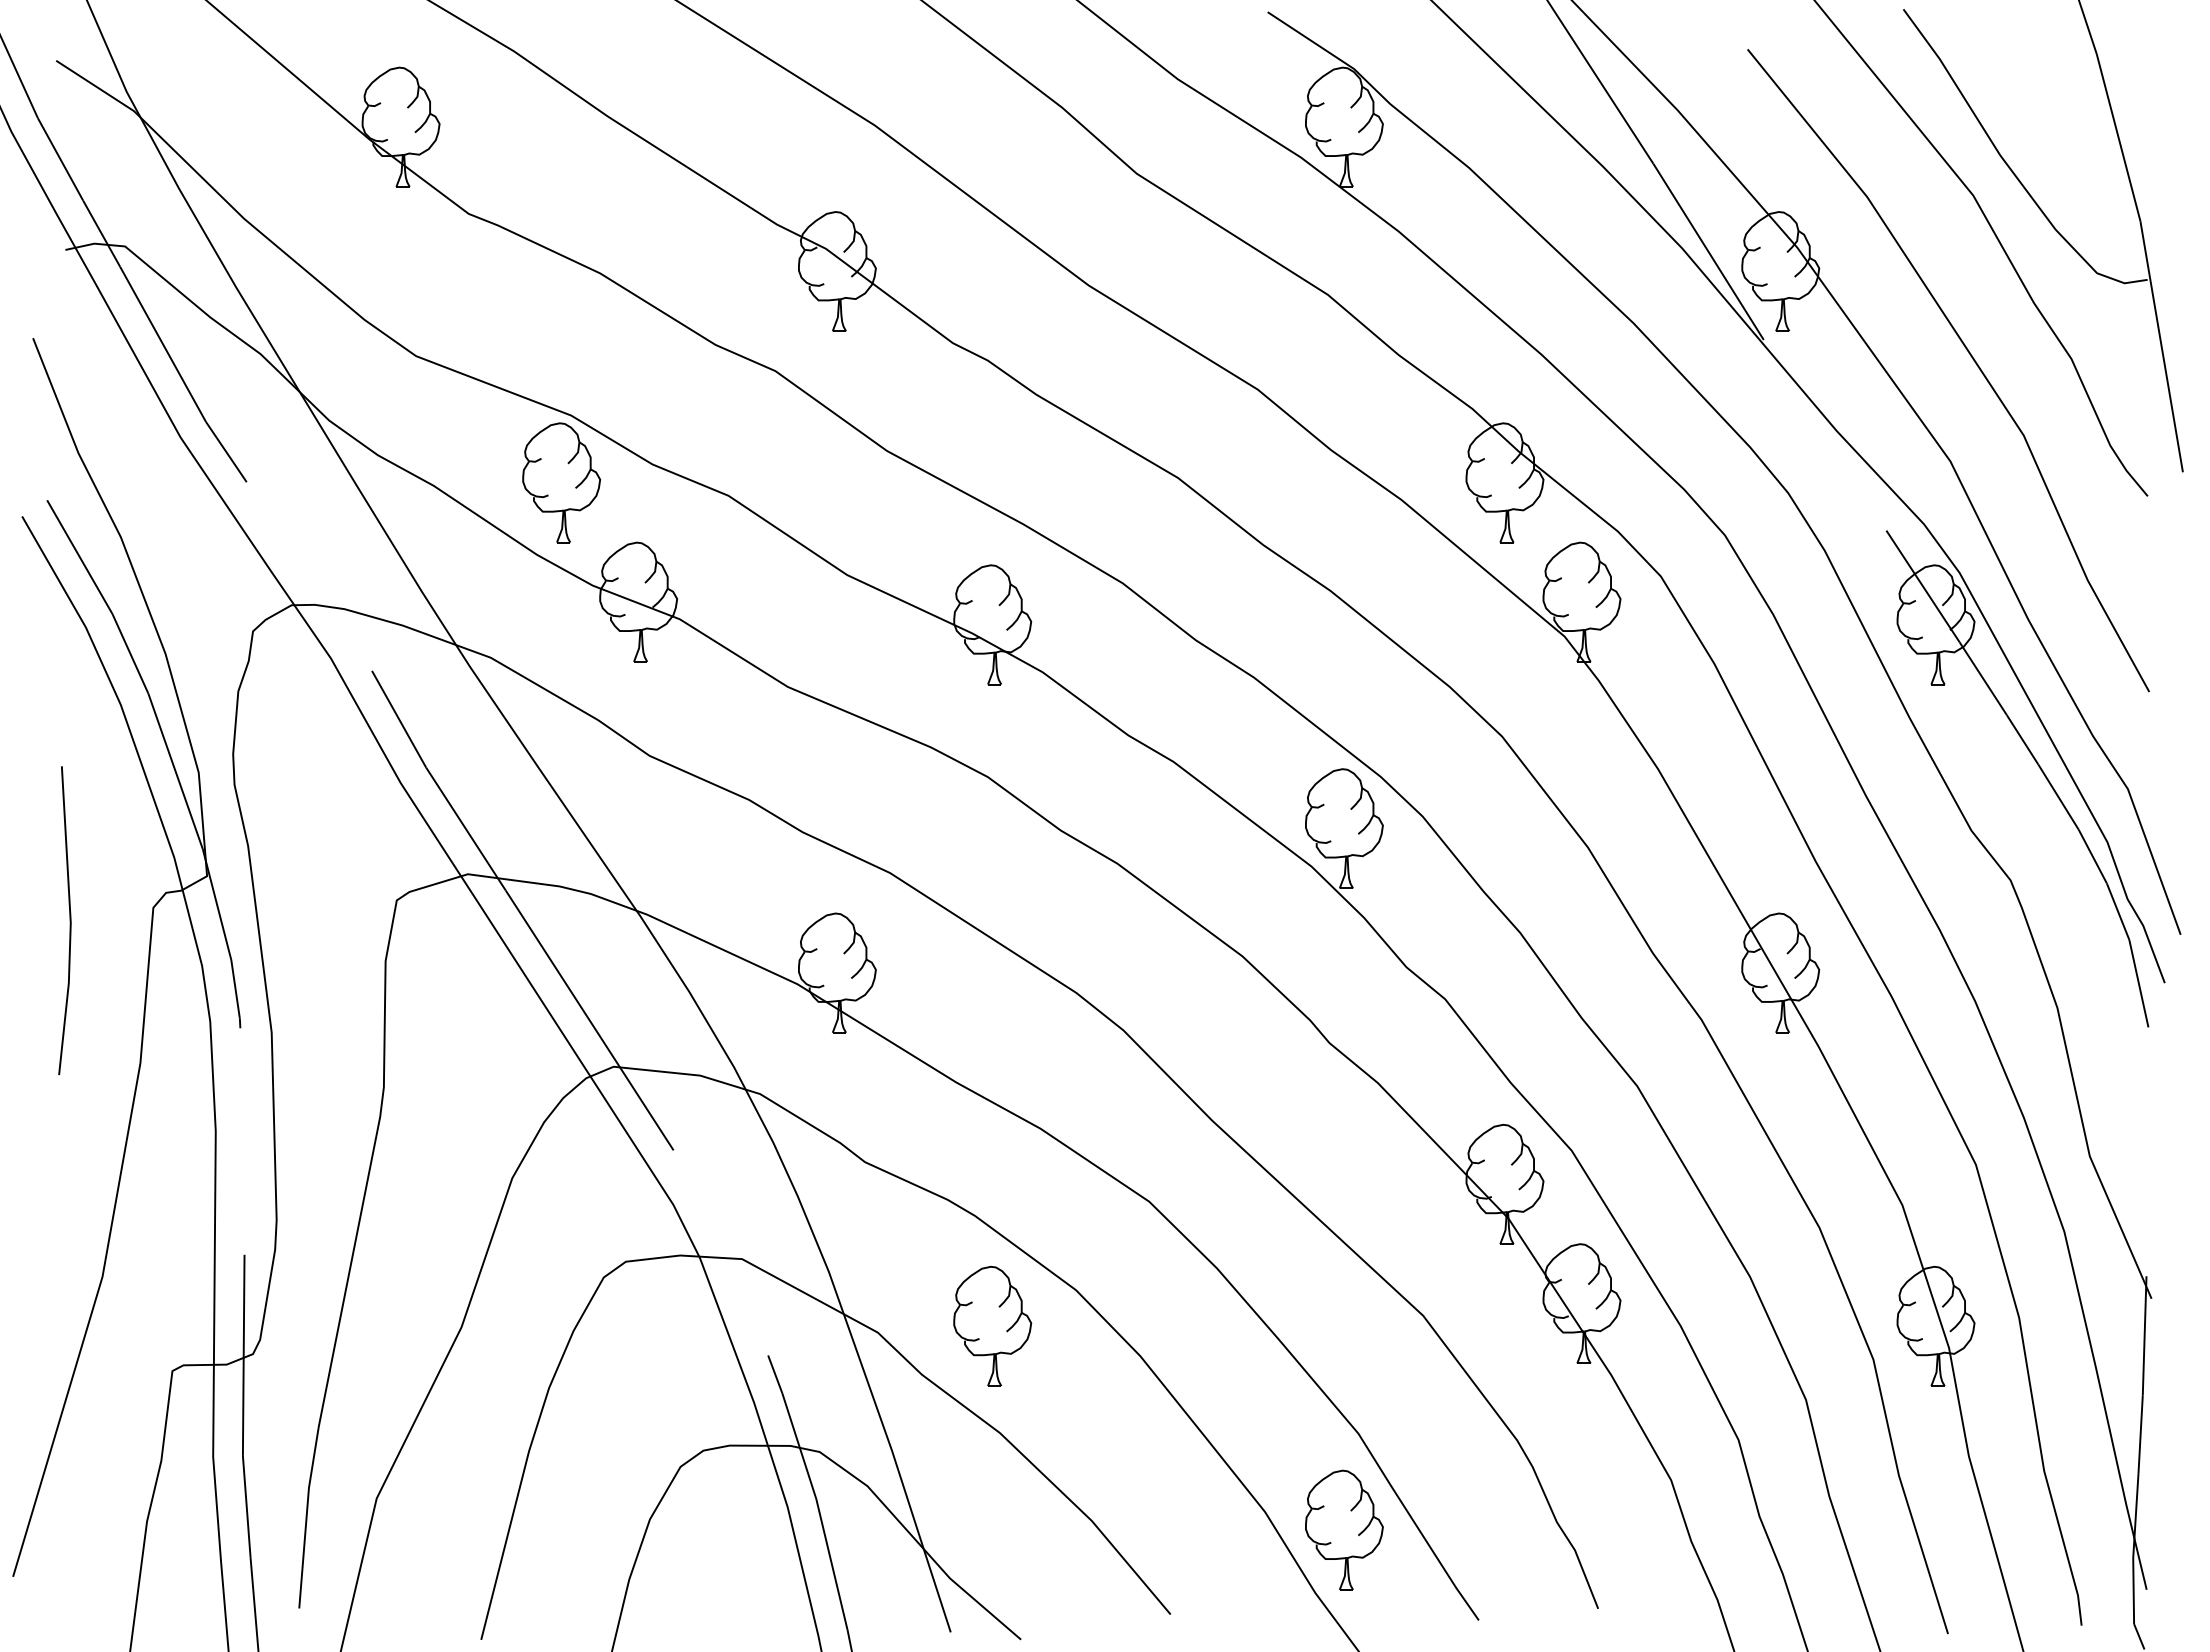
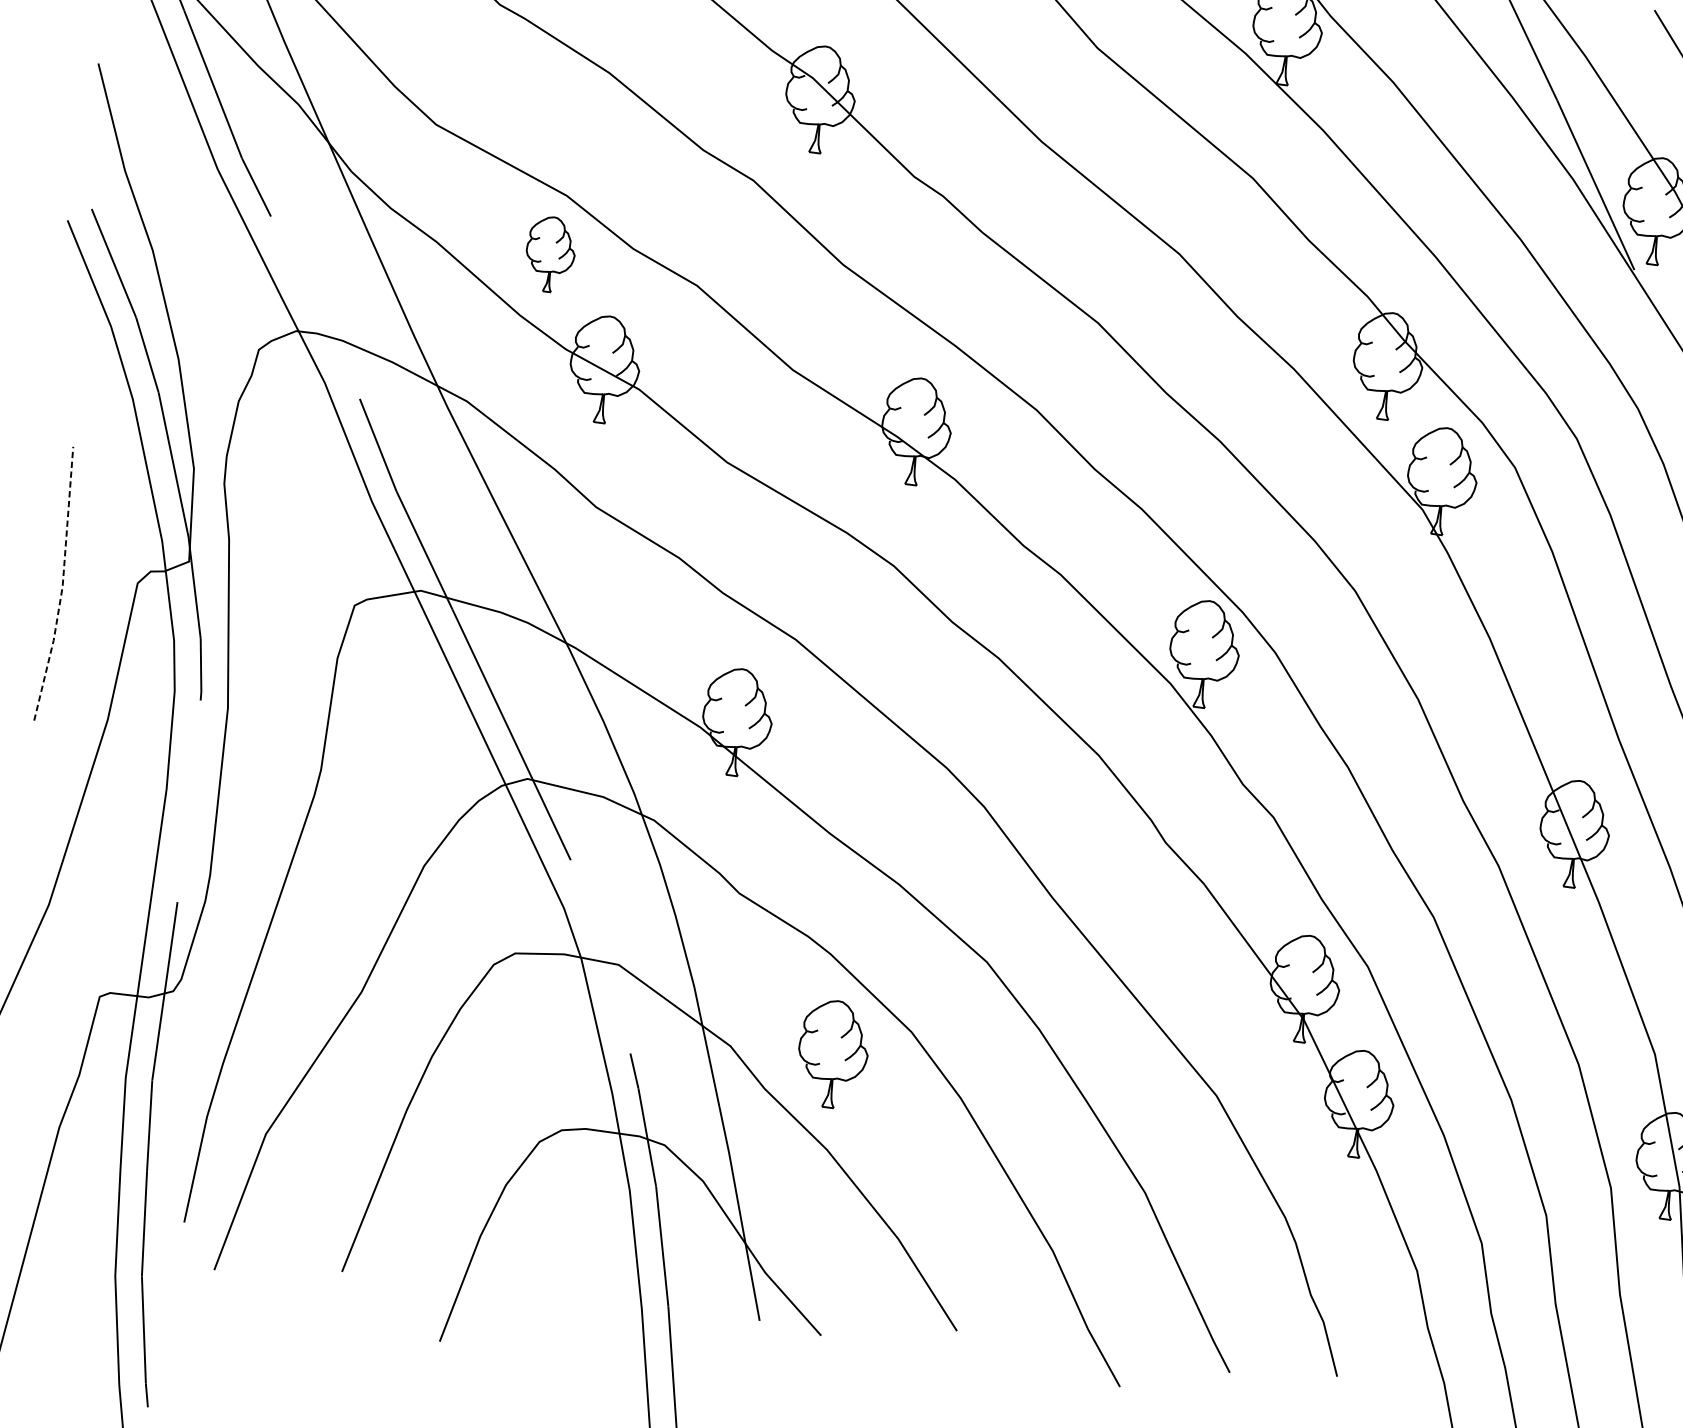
part: (561, 482) -> (550, 254), size x0.7
line: (70, 921) -> (62, 585), solid -> dashed
part: (1344, 1529) -> (1121, 1276), removed

